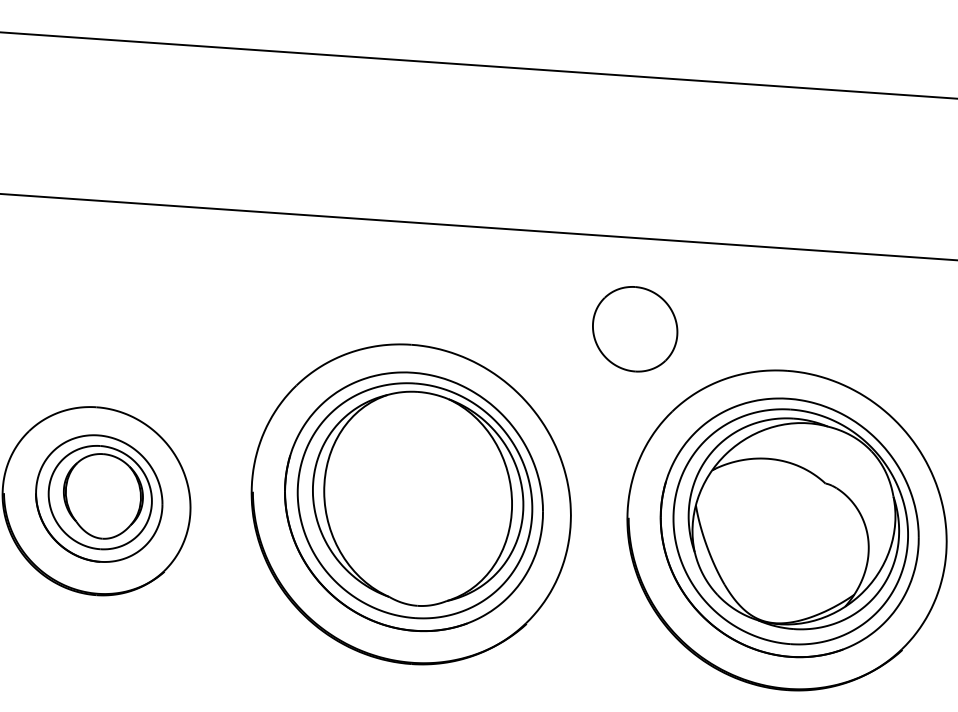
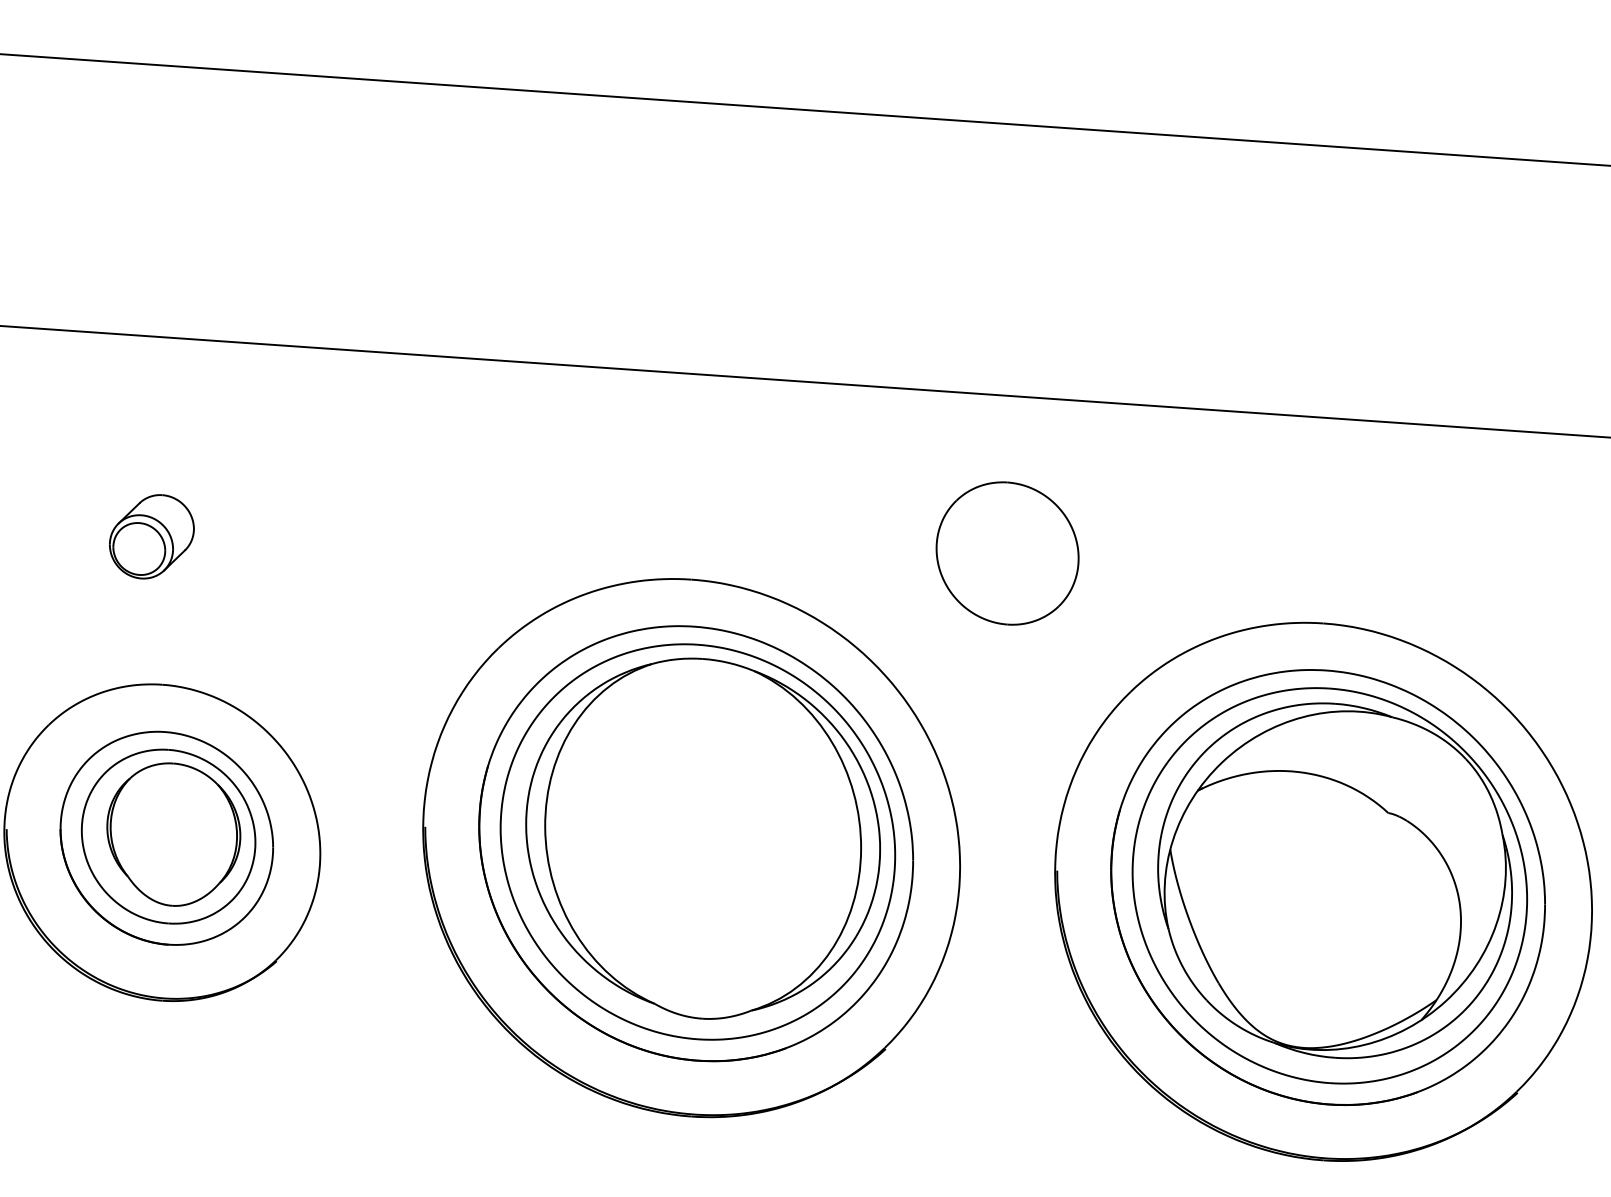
part: (90, 318) -> (152, 535), added
part: (635, 329) -> (1008, 553), moved

